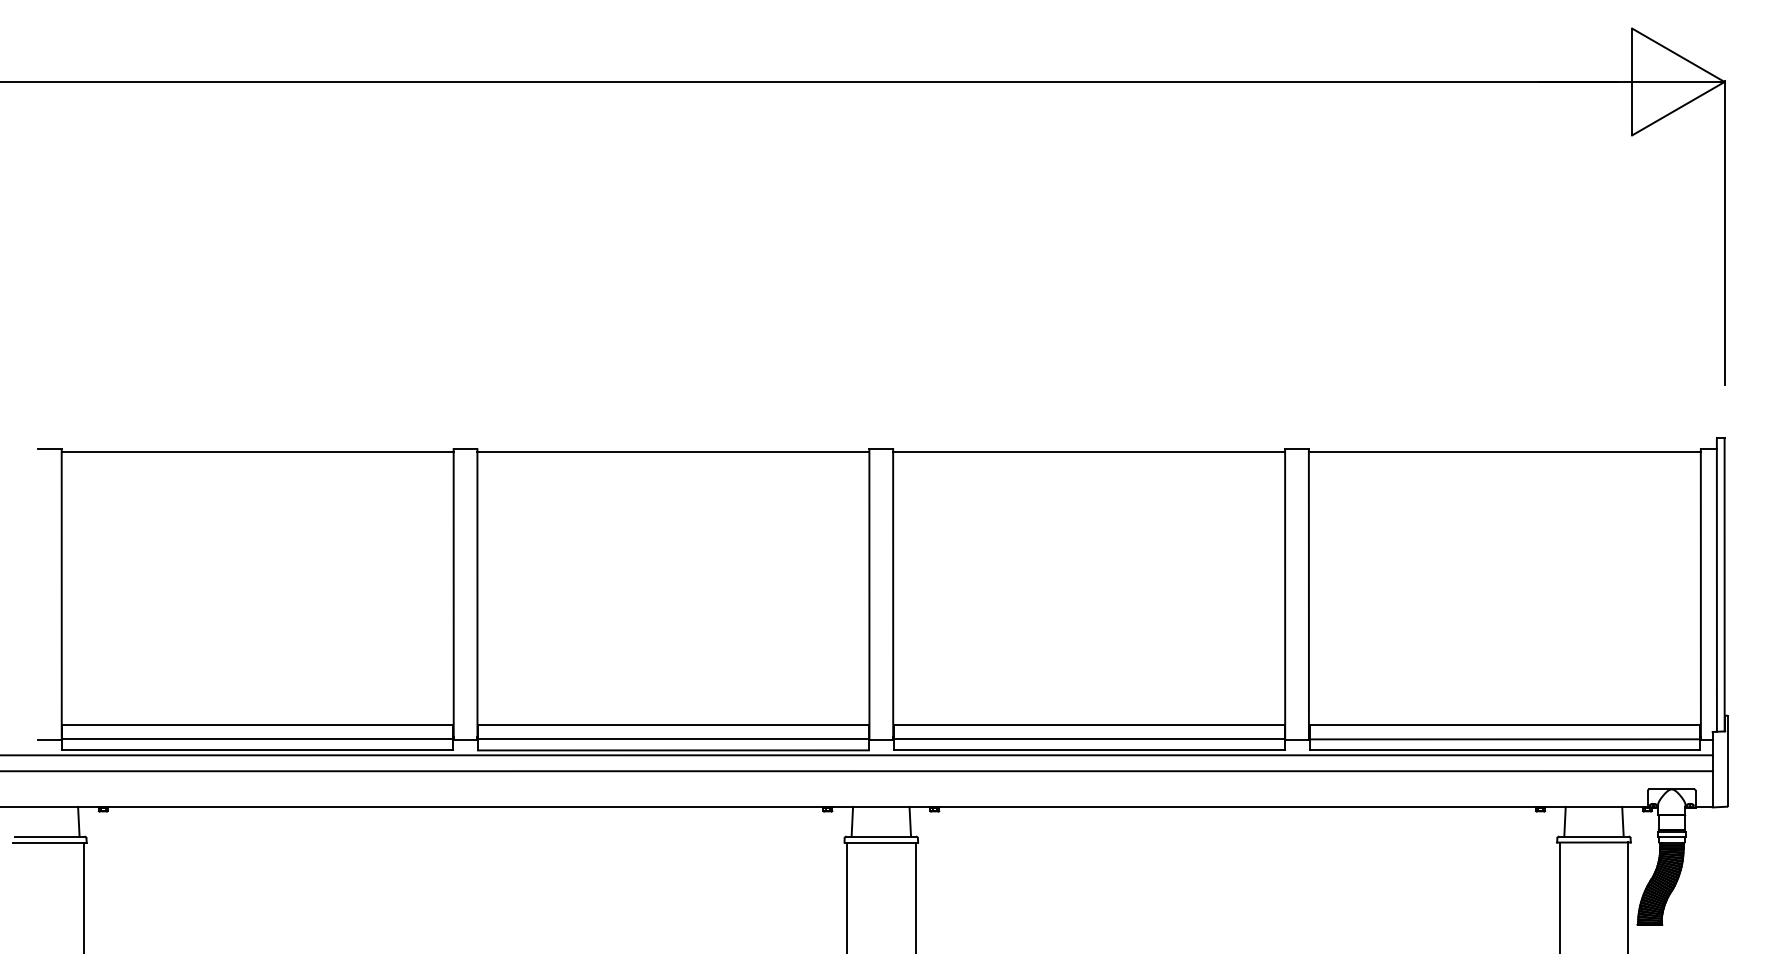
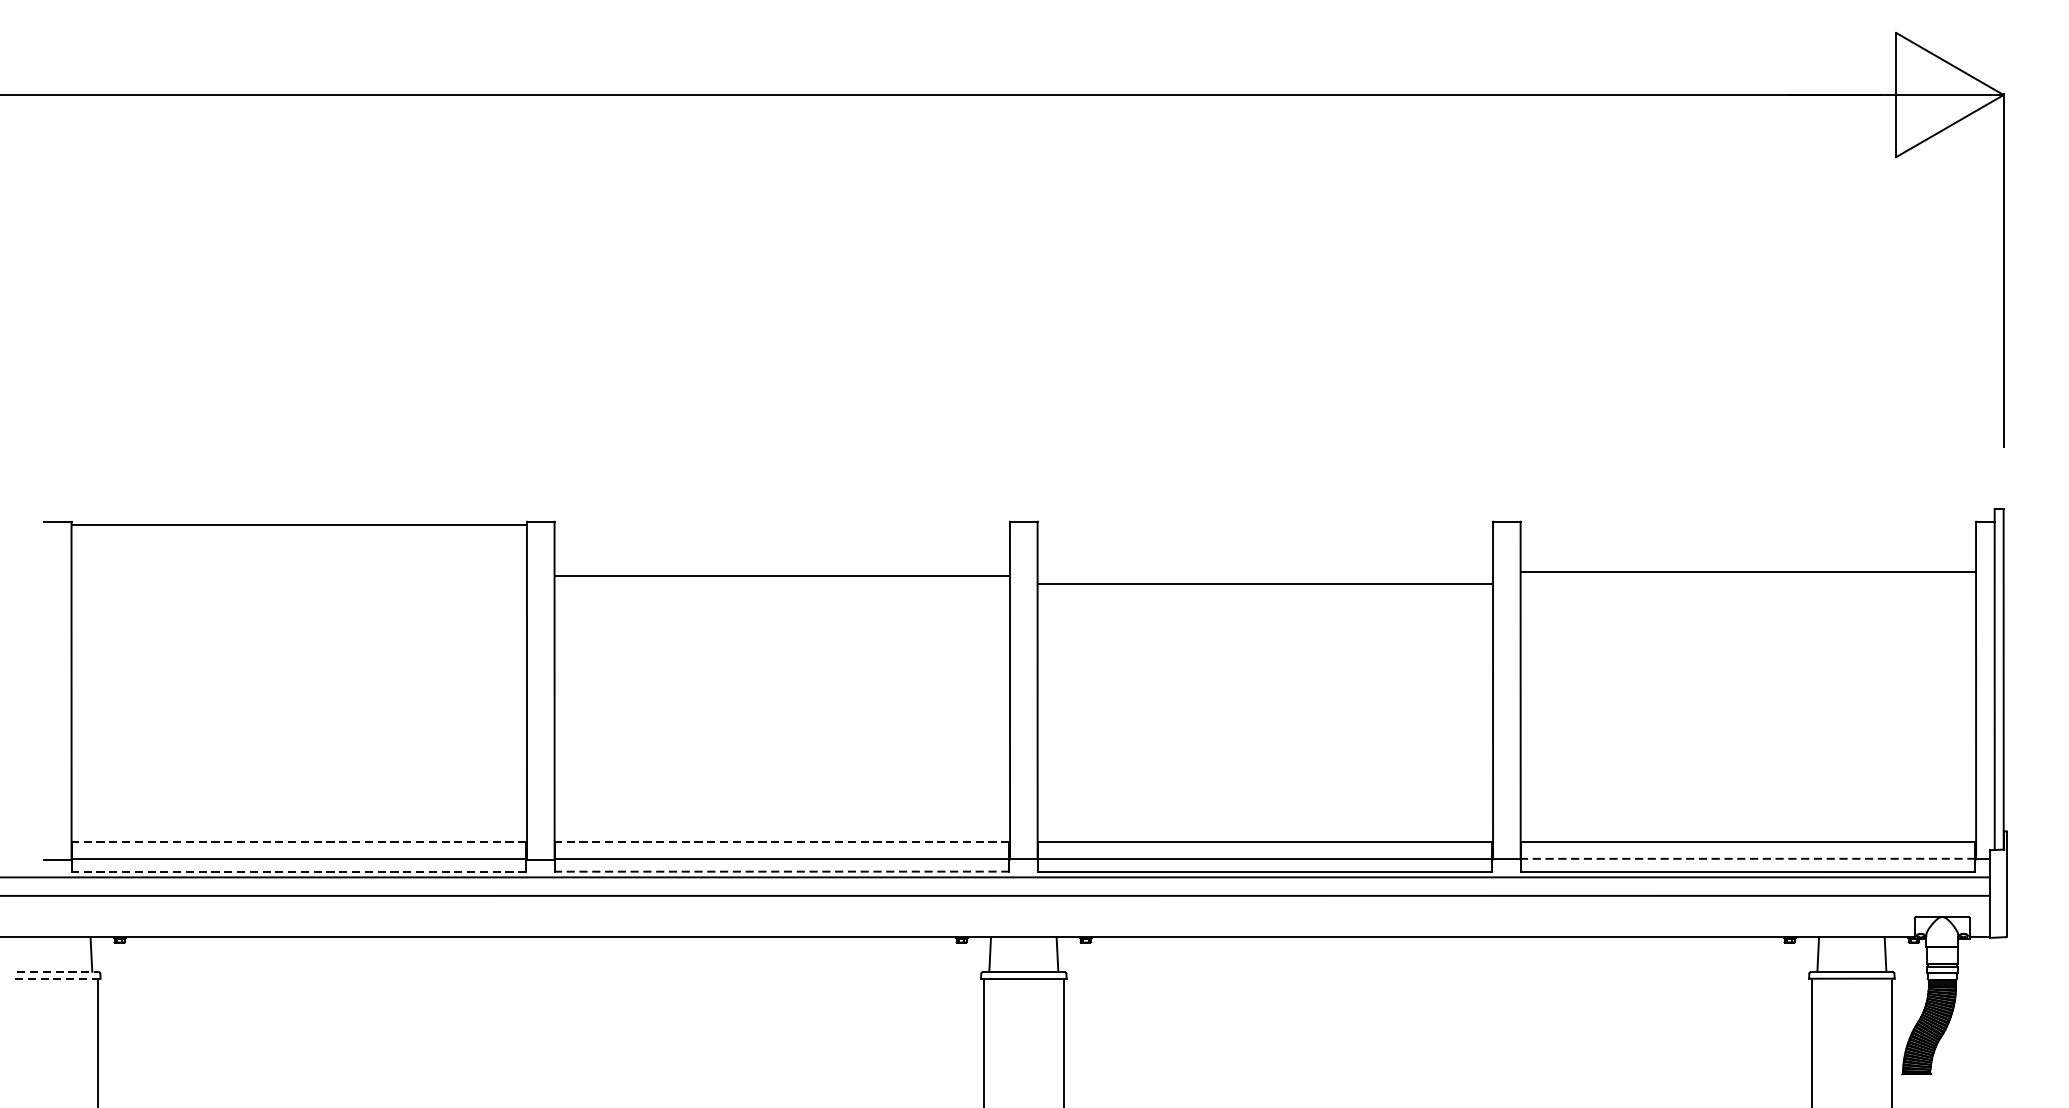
line: (673, 452) -> (782, 576), moved
line: (1089, 452) -> (1265, 584), moved
line: (1504, 452) -> (1747, 572), moved
line: (257, 725) -> (299, 842), solid -> dashed
line: (672, 725) -> (781, 842), solid -> dashed
line: (1504, 739) -> (1747, 858), solid -> dashed
line: (257, 750) -> (299, 871), solid -> dashed
line: (672, 750) -> (781, 871), solid -> dashed
line: (49, 836) -> (57, 971), solid -> dashed
line: (49, 842) -> (57, 978), solid -> dashed

